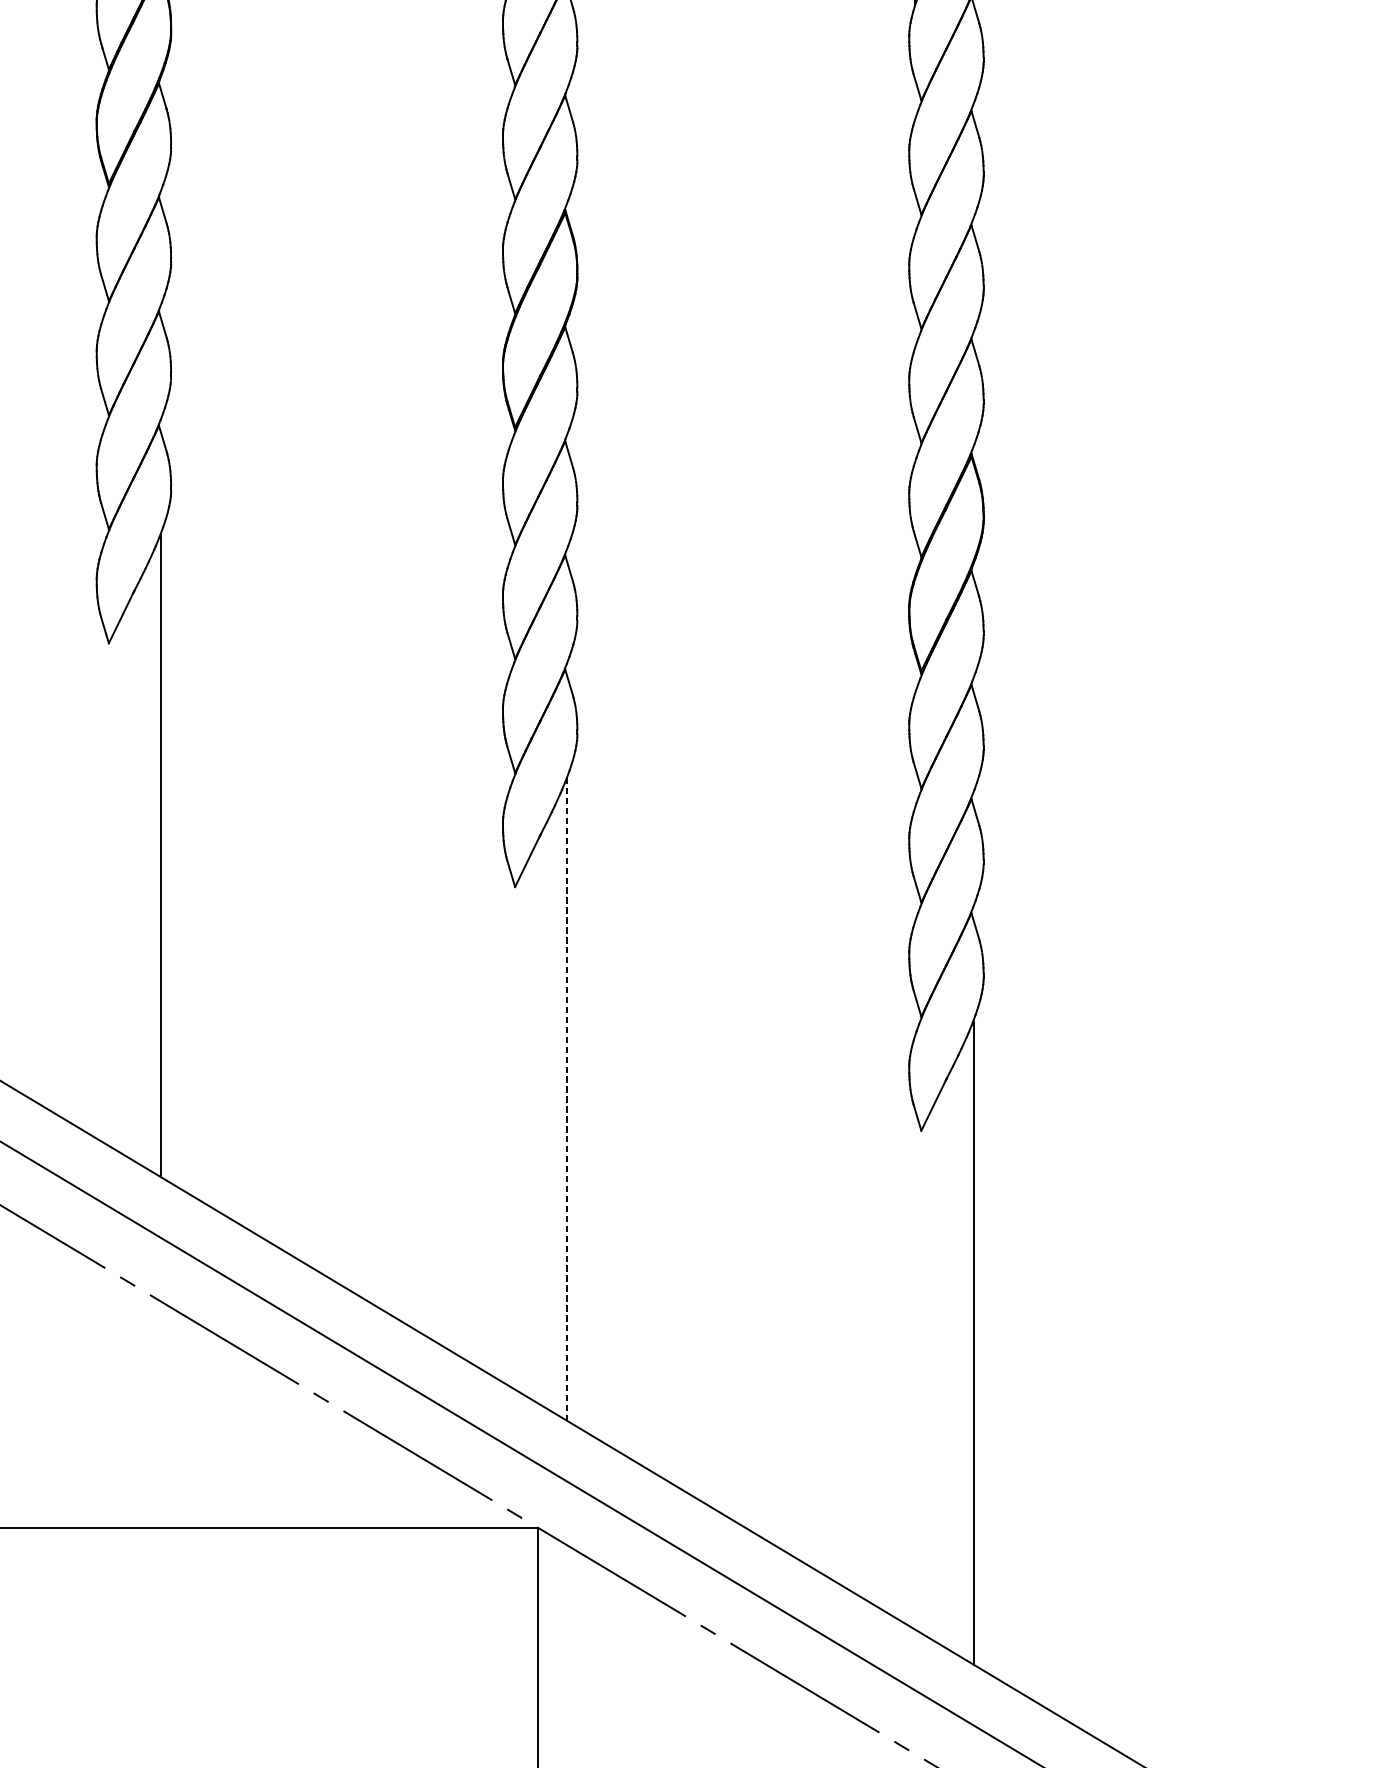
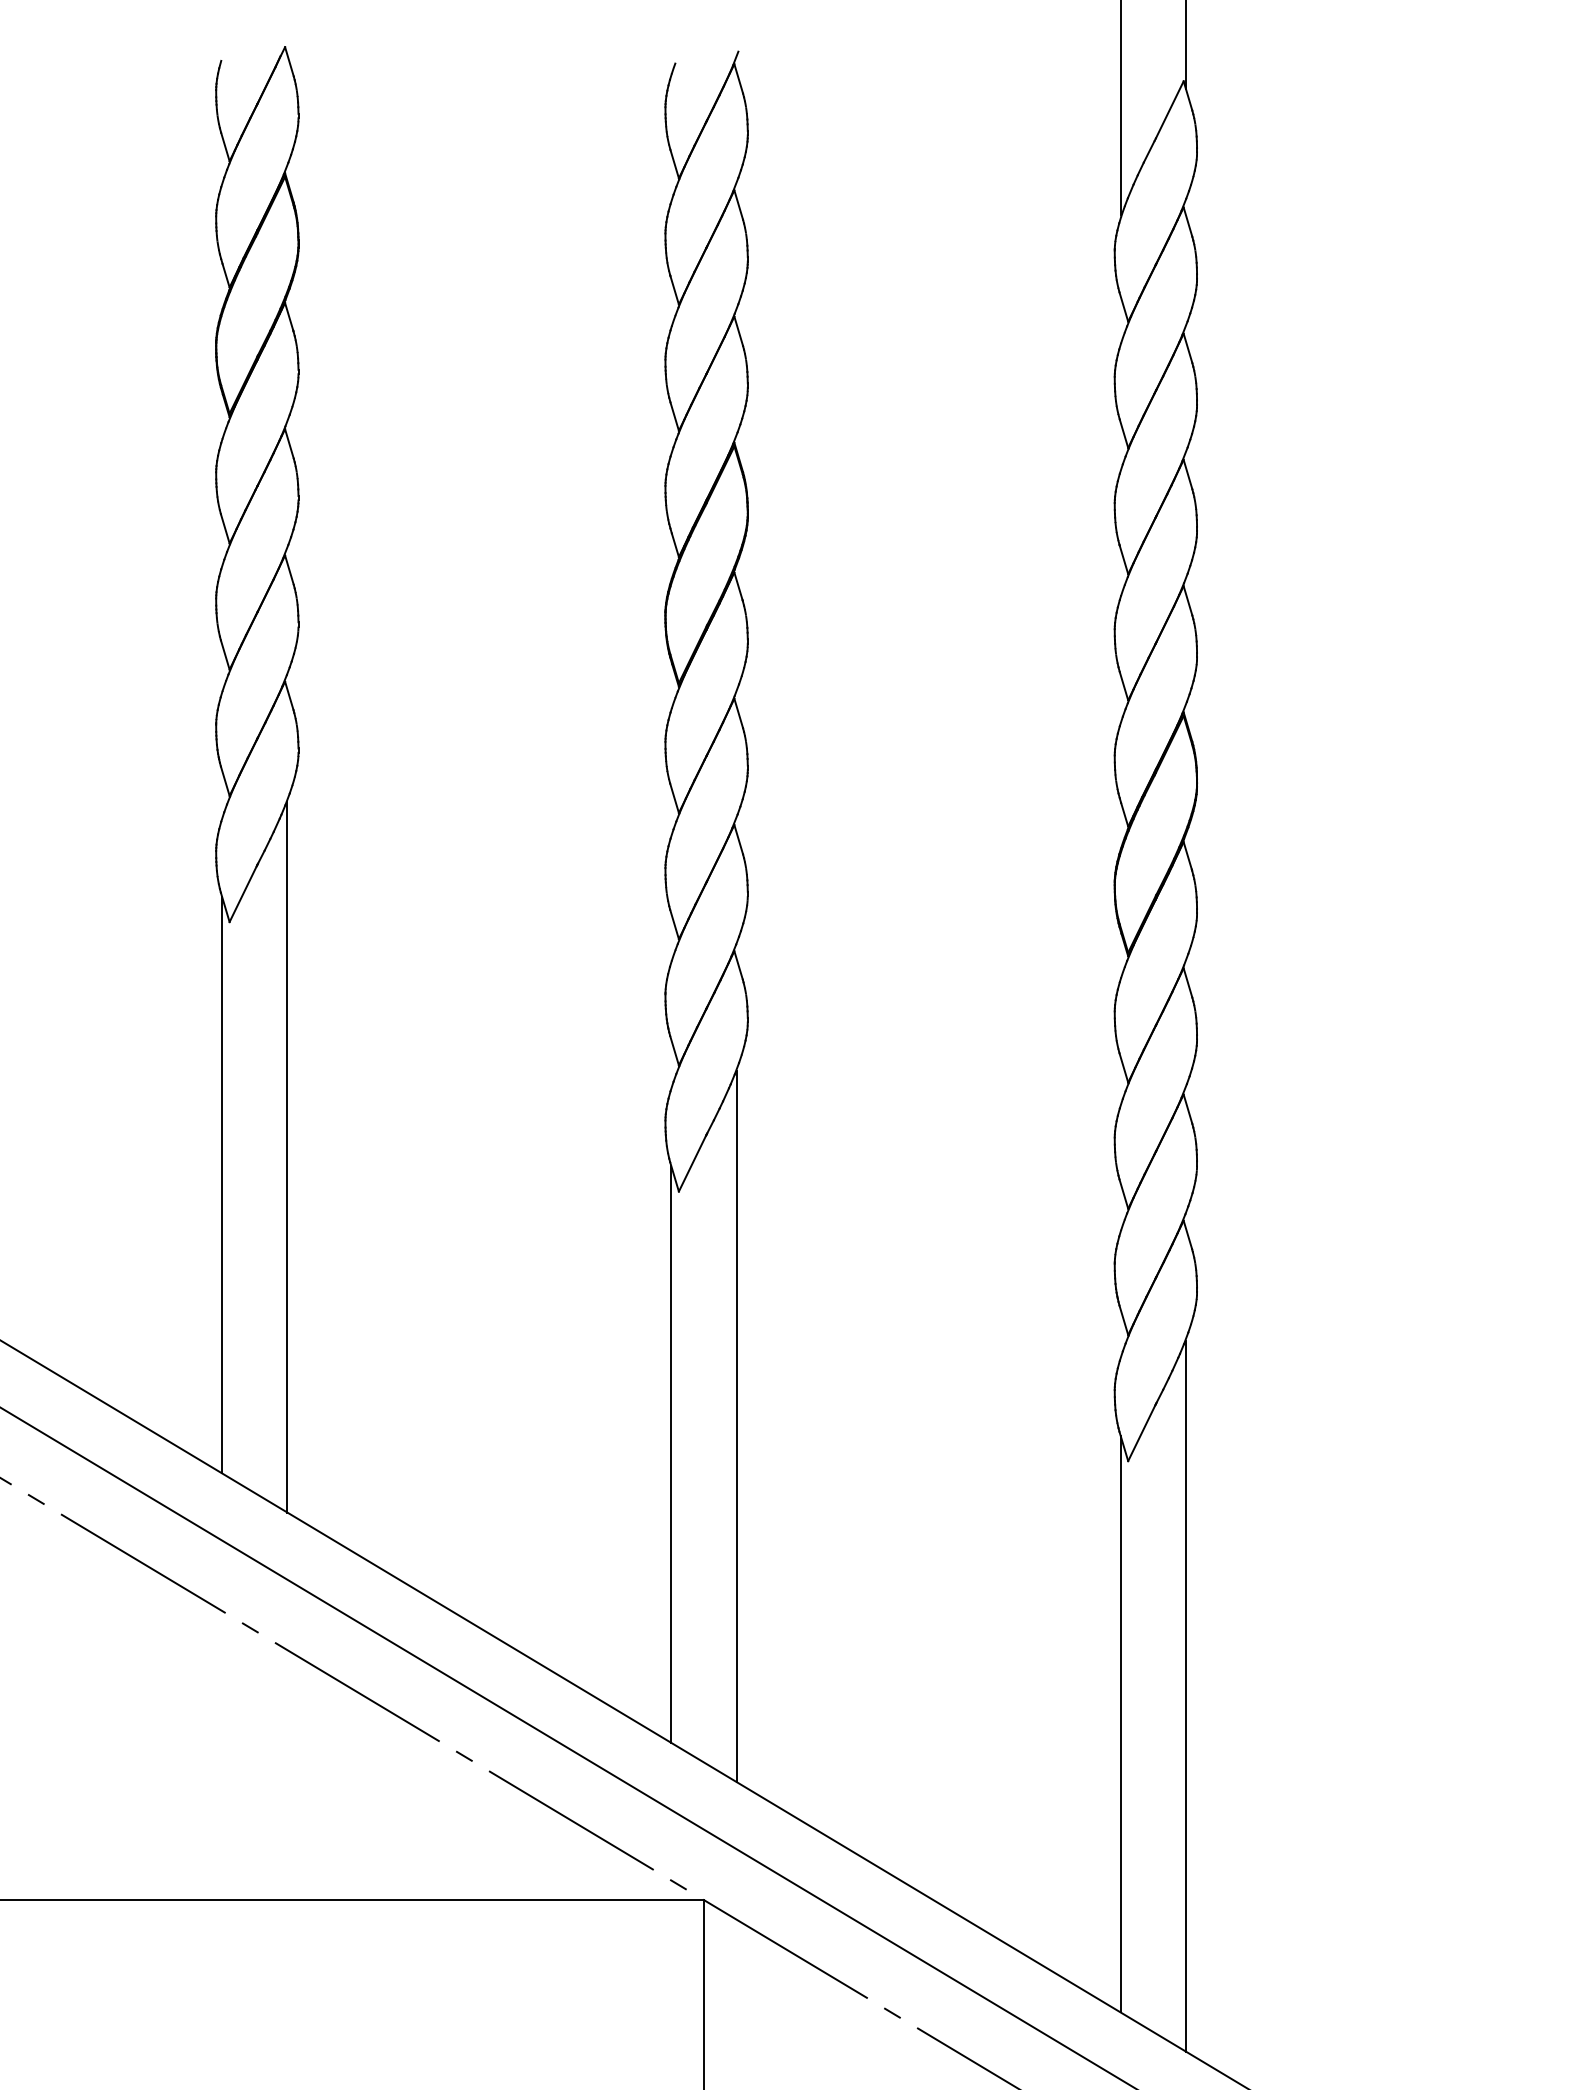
line: (102, 880) -> (222, 1184), added
line: (567, 1099) -> (736, 1426), dashed -> solid
line: (508, 1124) -> (671, 1454), added
line: (914, 1367) -> (1120, 1723), added

